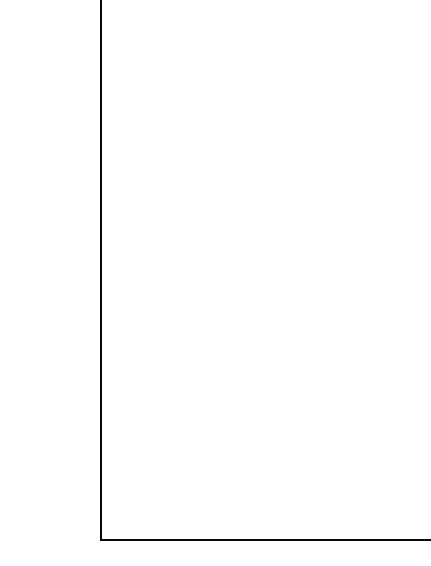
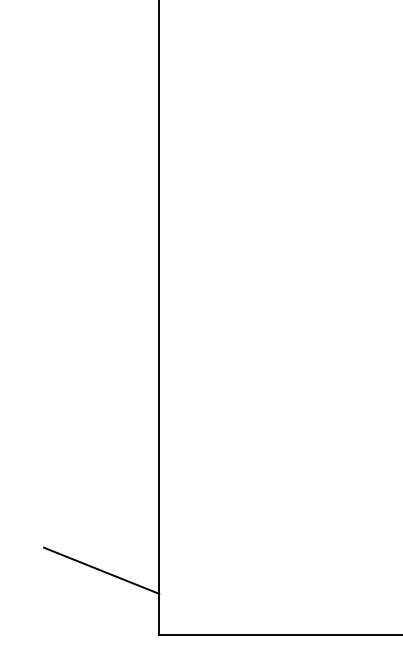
line: (53, 486) -> (101, 570), added

